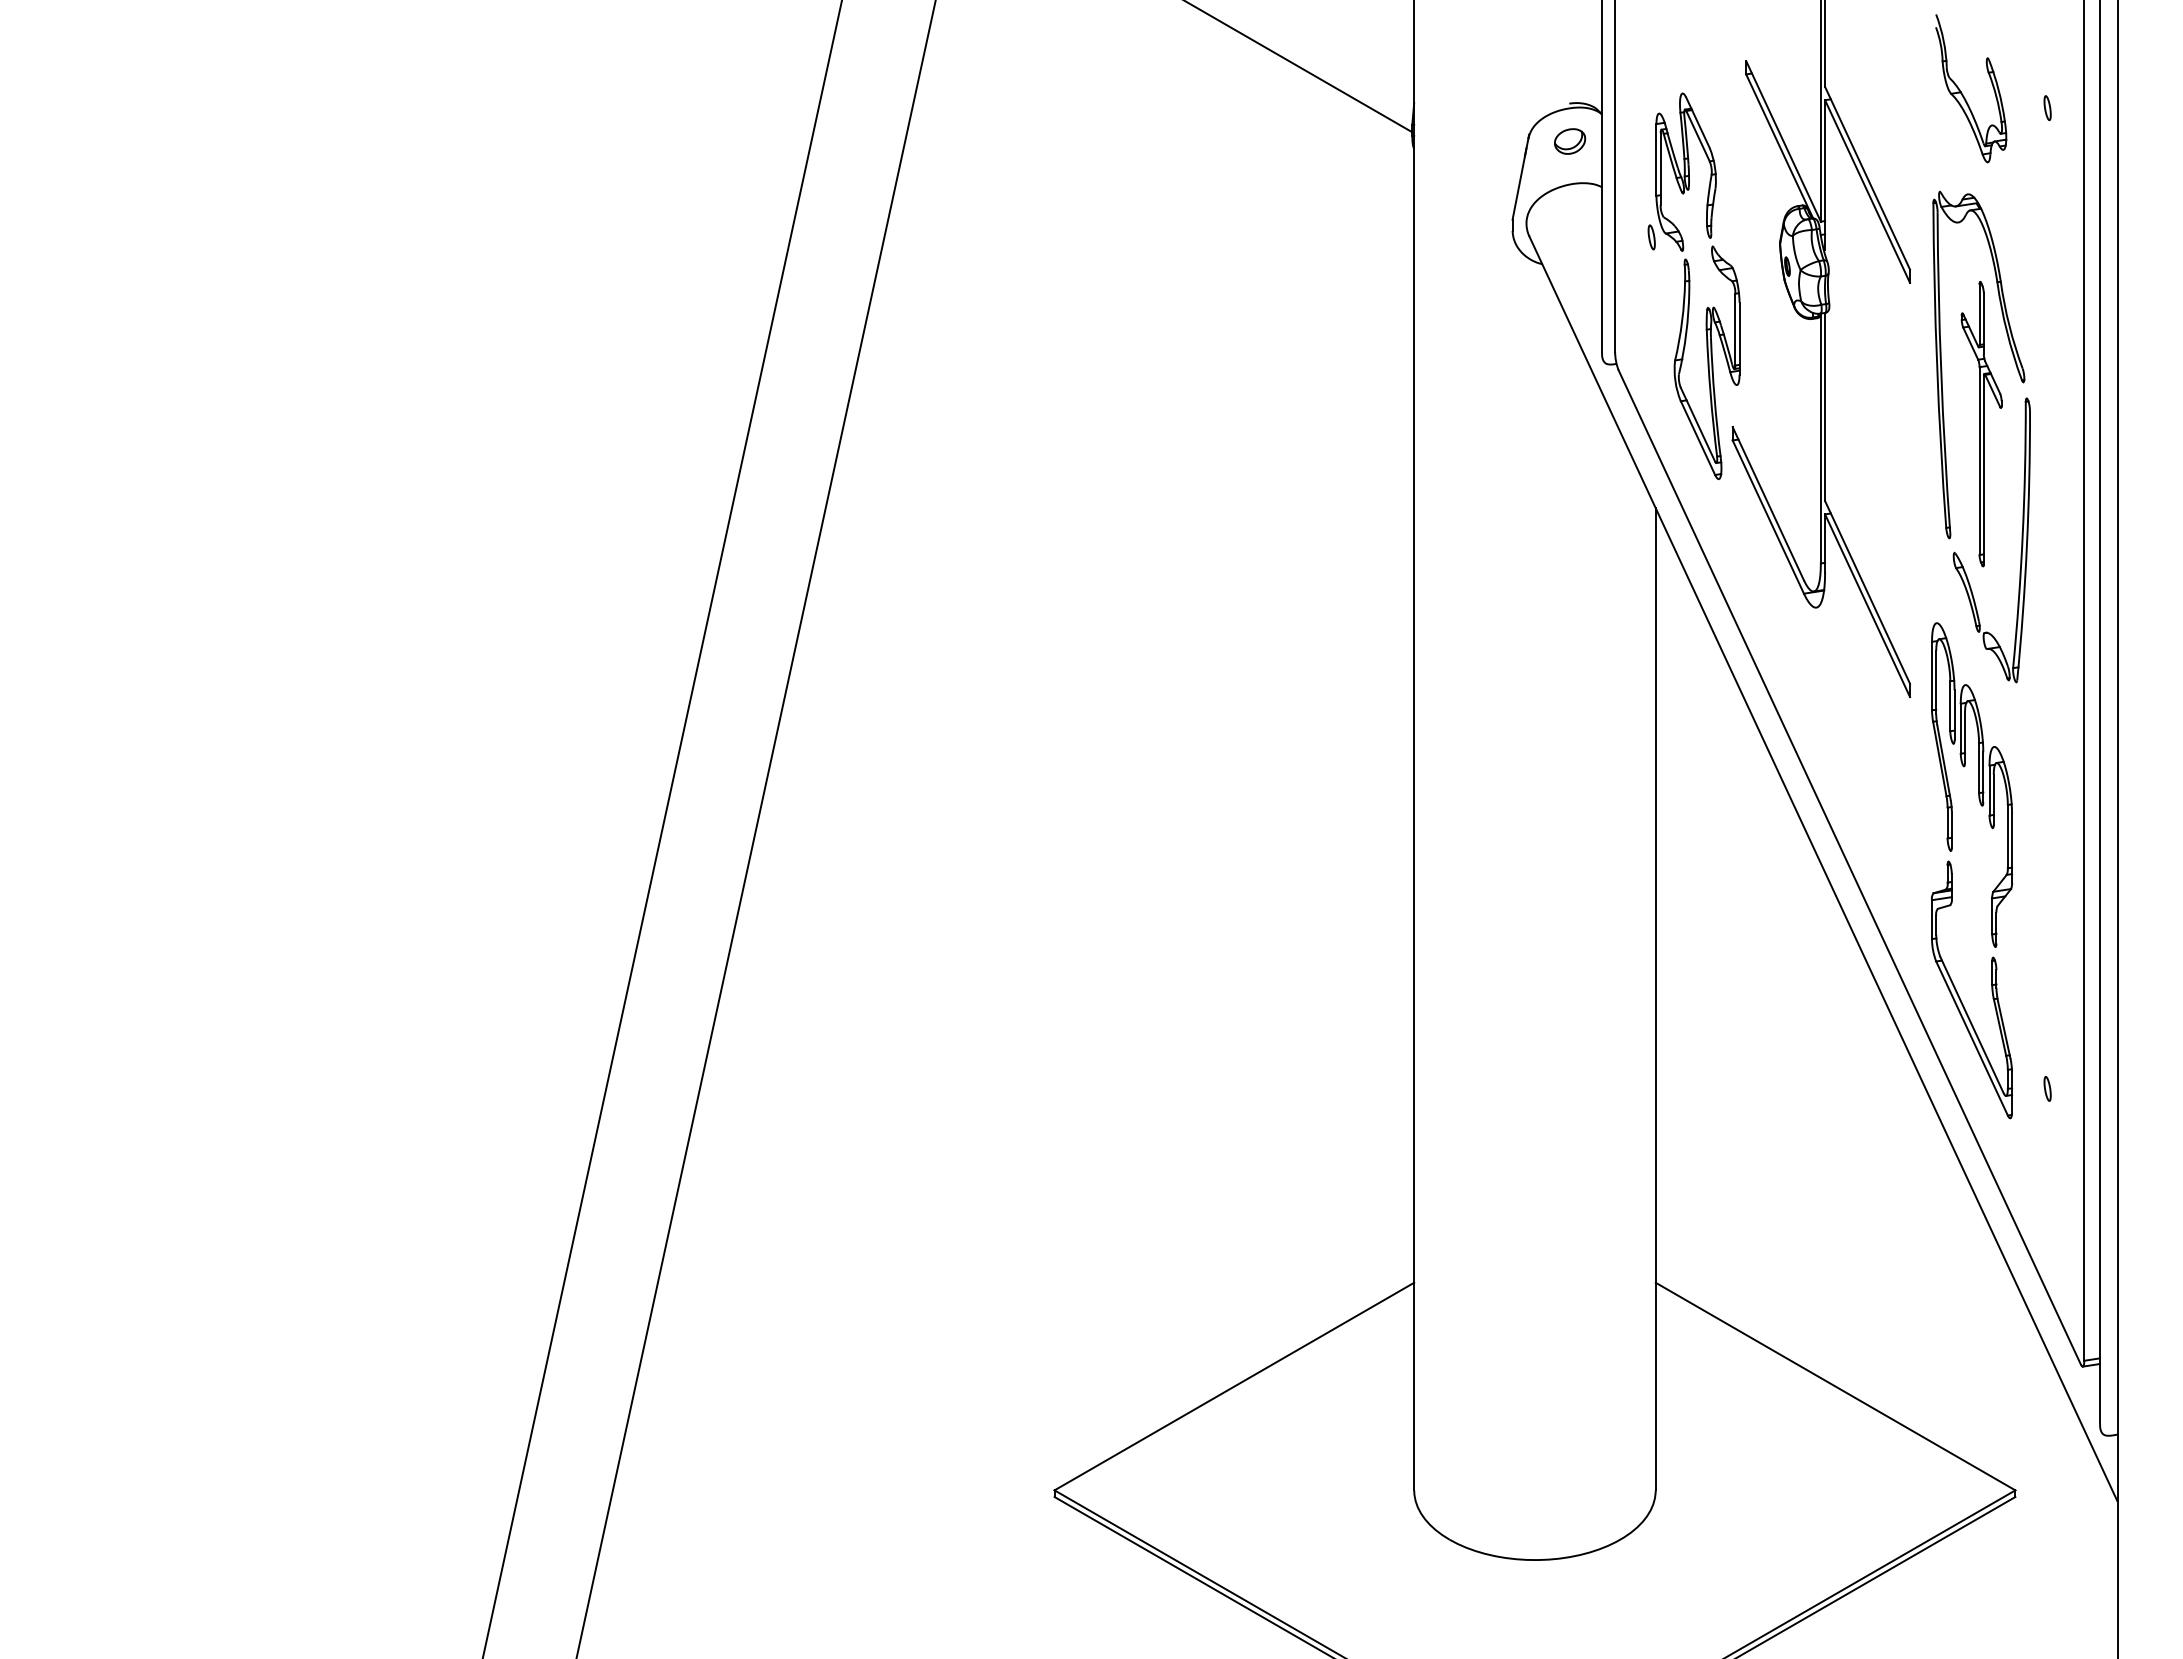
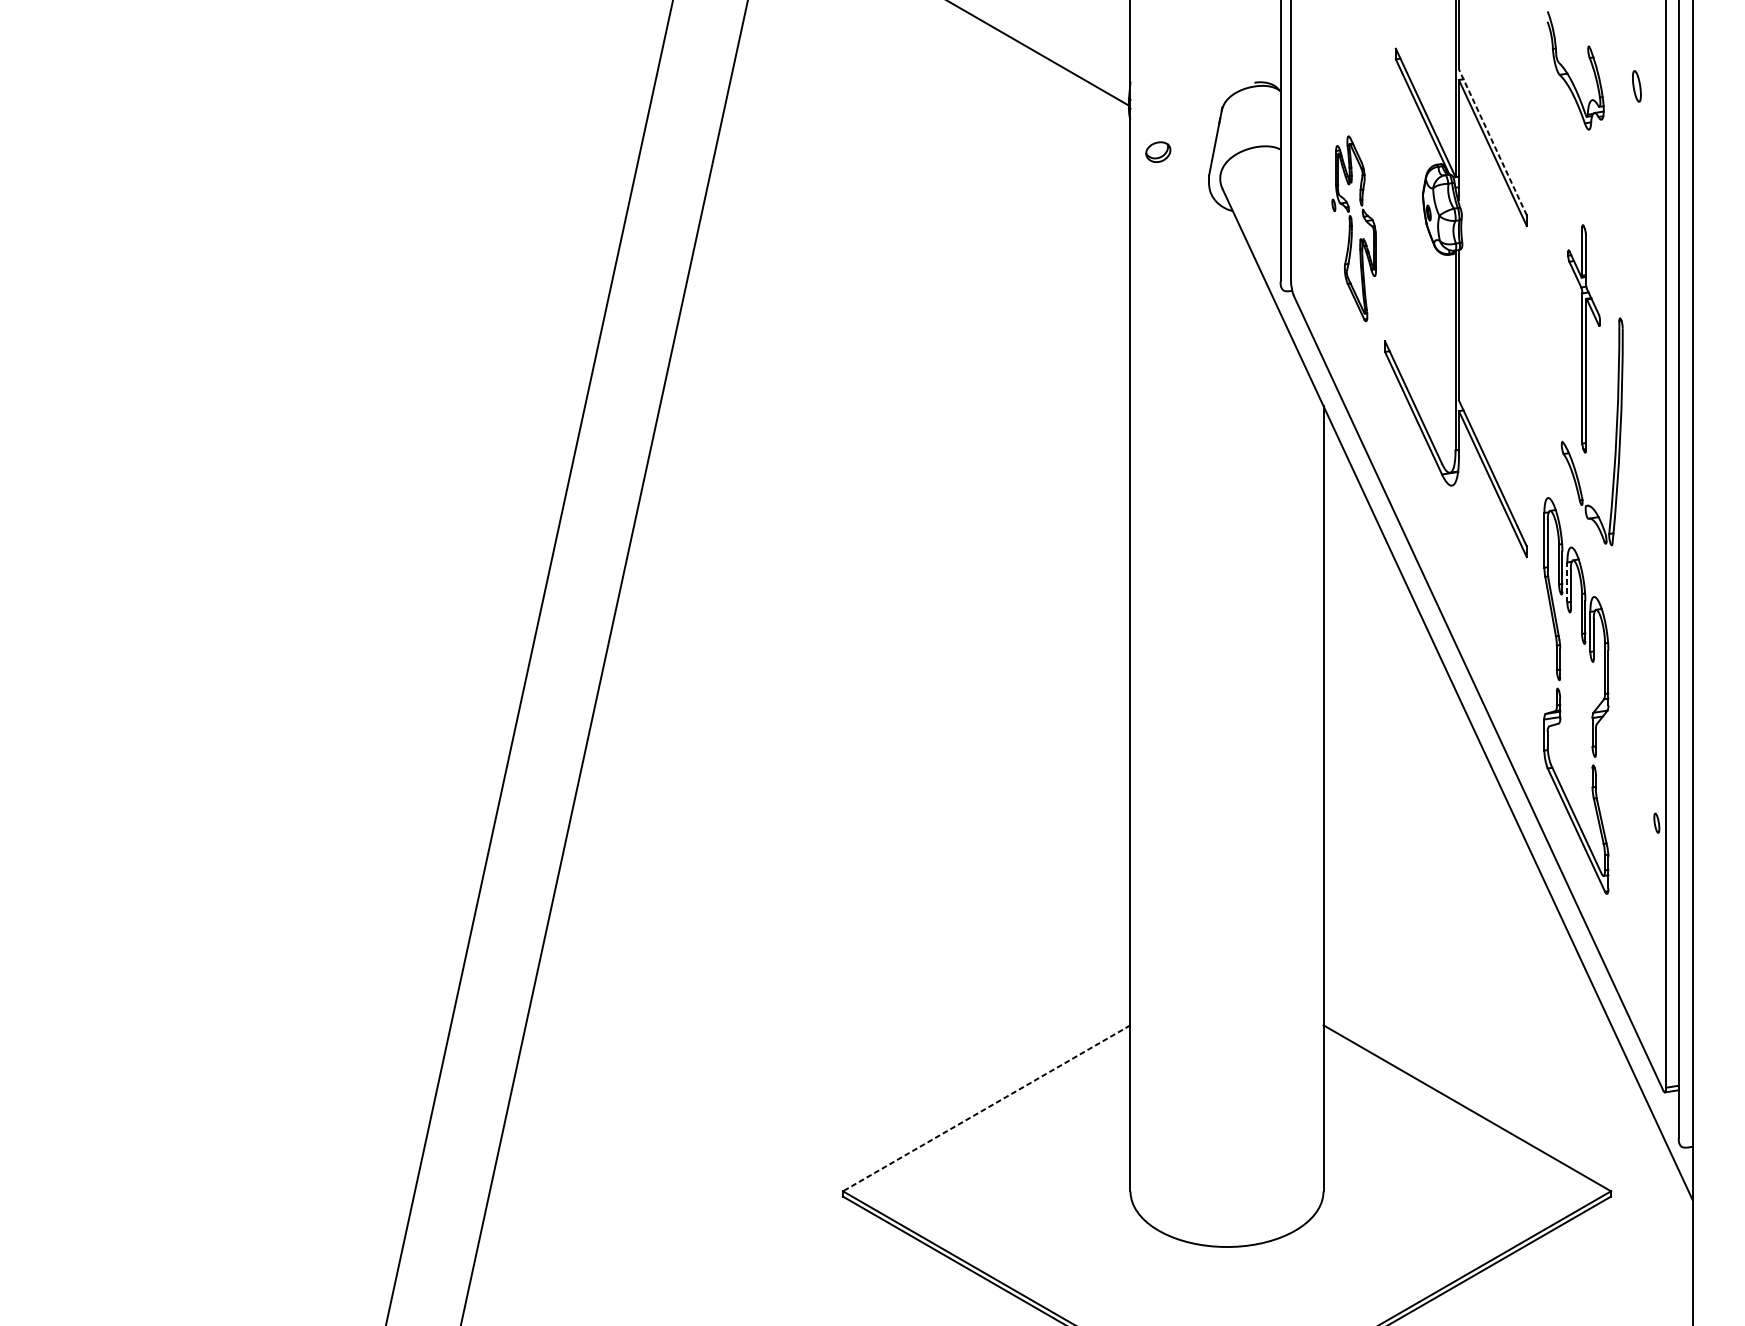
part: (2047, 107) -> (1636, 85), size x1.6
part: (1570, 141) -> (1158, 152), moved
line: (1867, 178) -> (1492, 142), solid -> dashed
part: (1693, 286) -> (1353, 228), size x0.6
part: (2011, 352) -> (1607, 281), removed
line: (1960, 728) -> (1567, 582), solid -> dashed
part: (2047, 1088) -> (1656, 822), moved
line: (1234, 1386) -> (986, 1108), solid -> dashed

